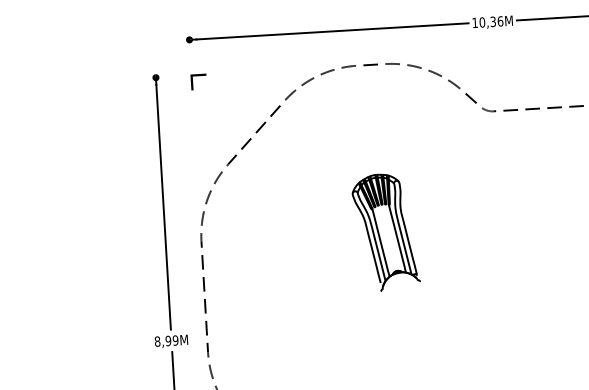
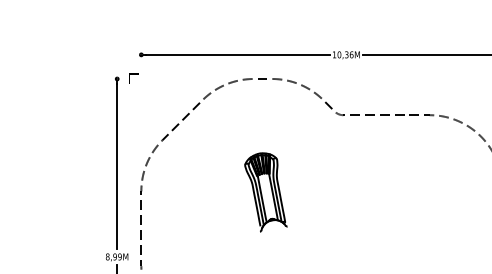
line: (197, 75) -> (133, 74), moved

